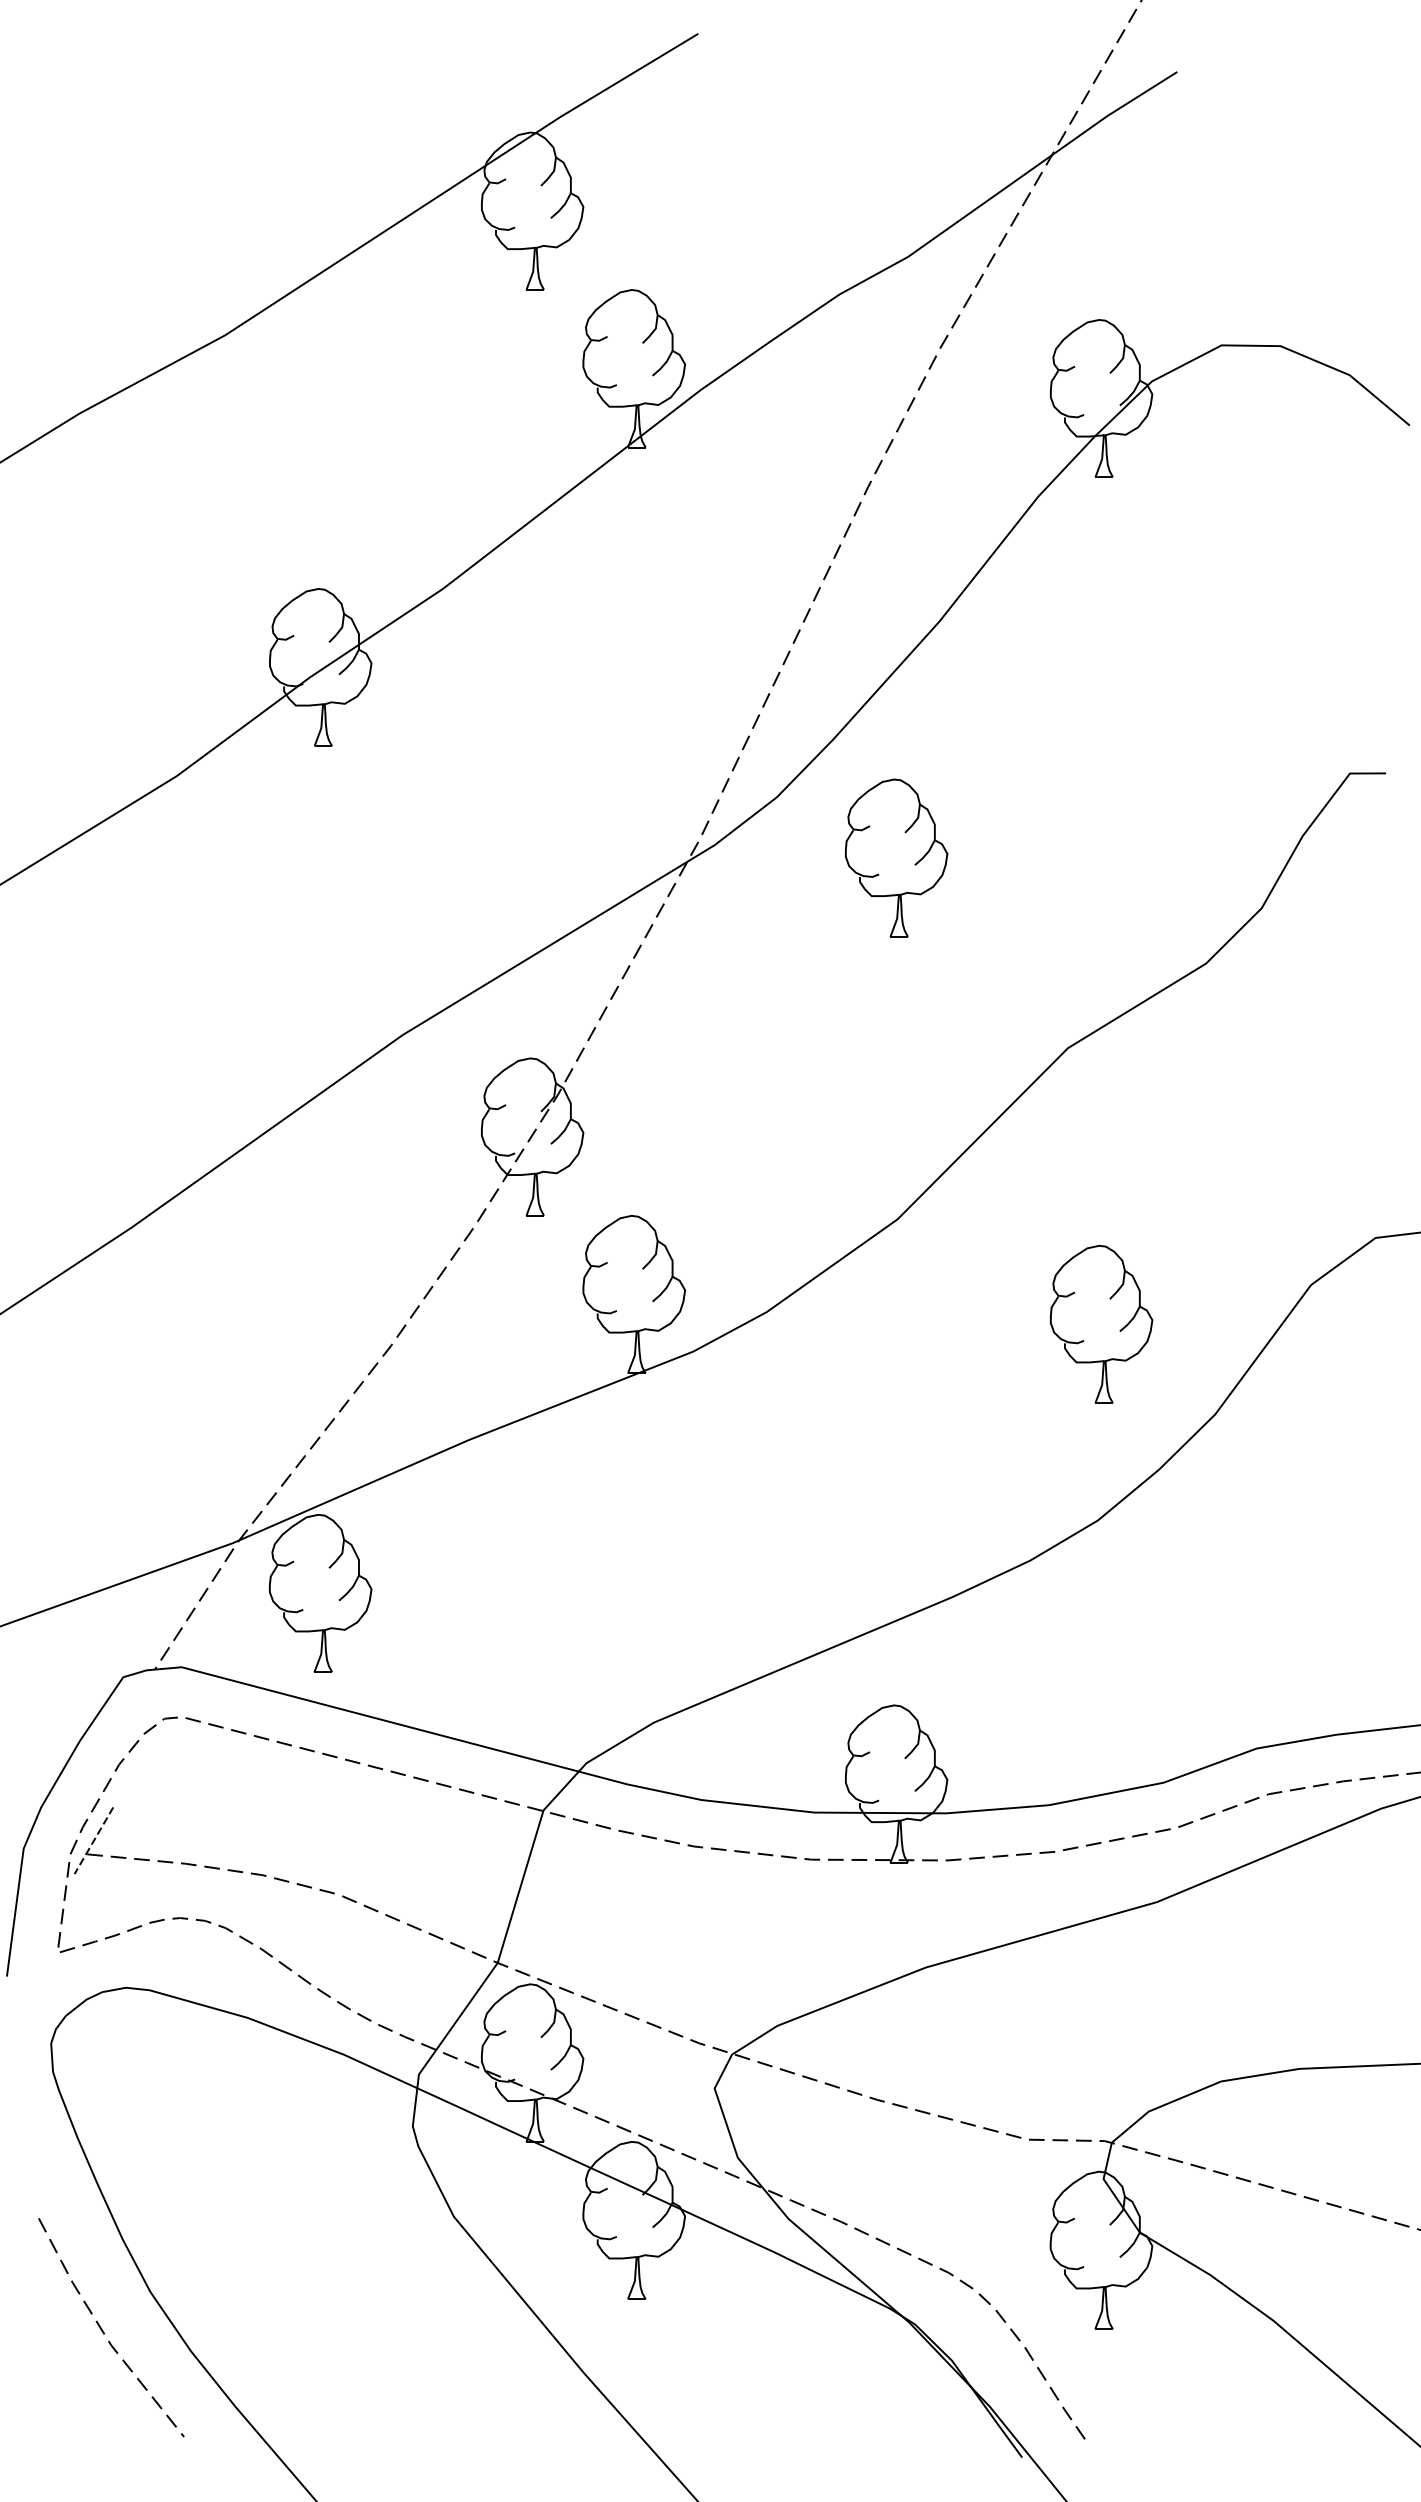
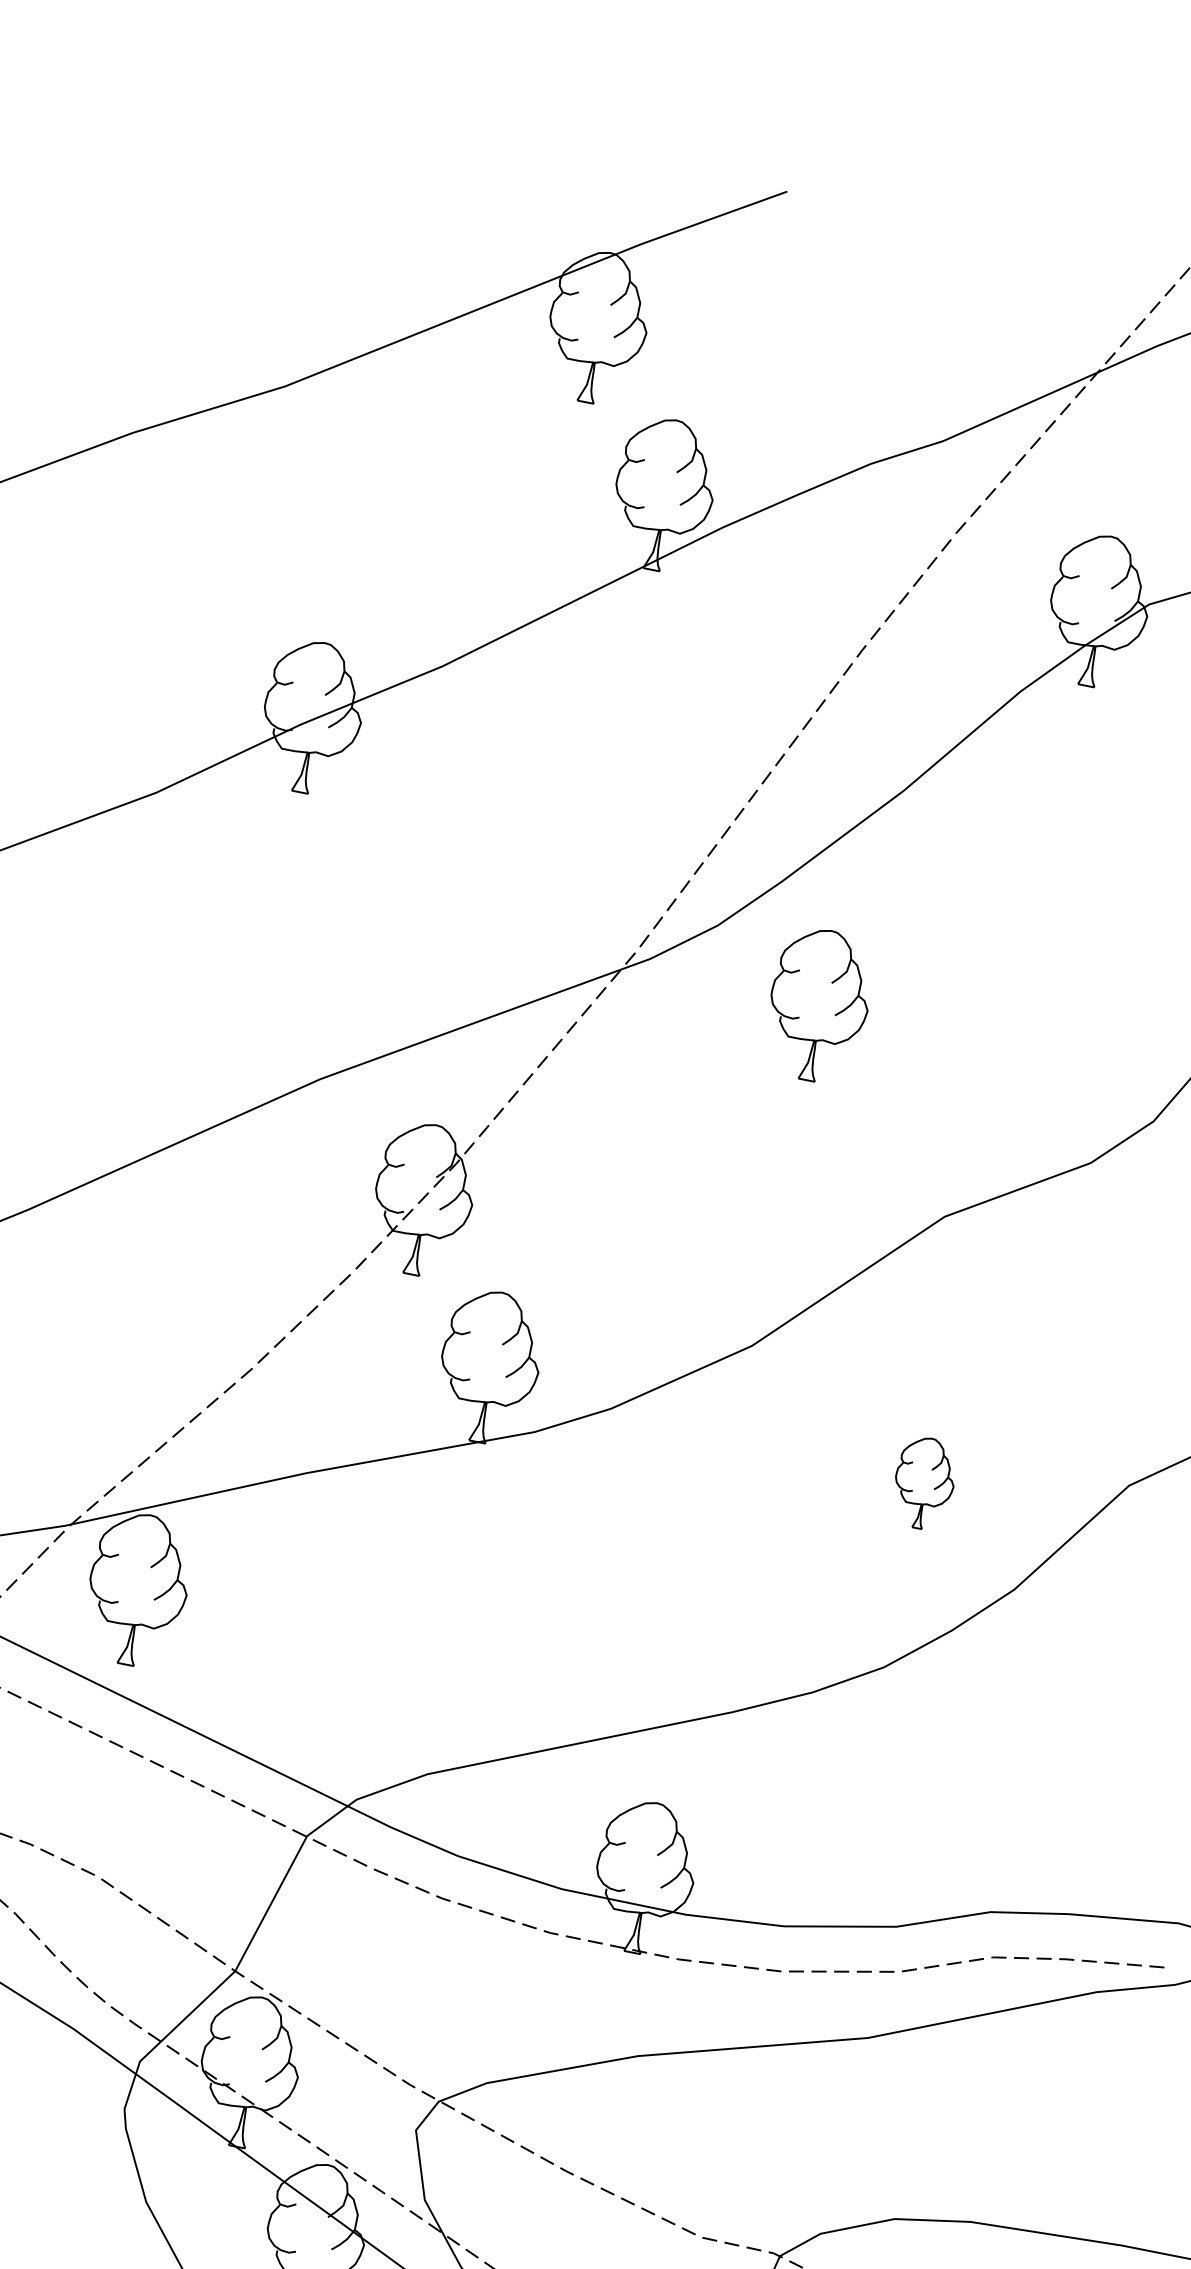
part: (1101, 1324) -> (924, 1483), size x0.6

